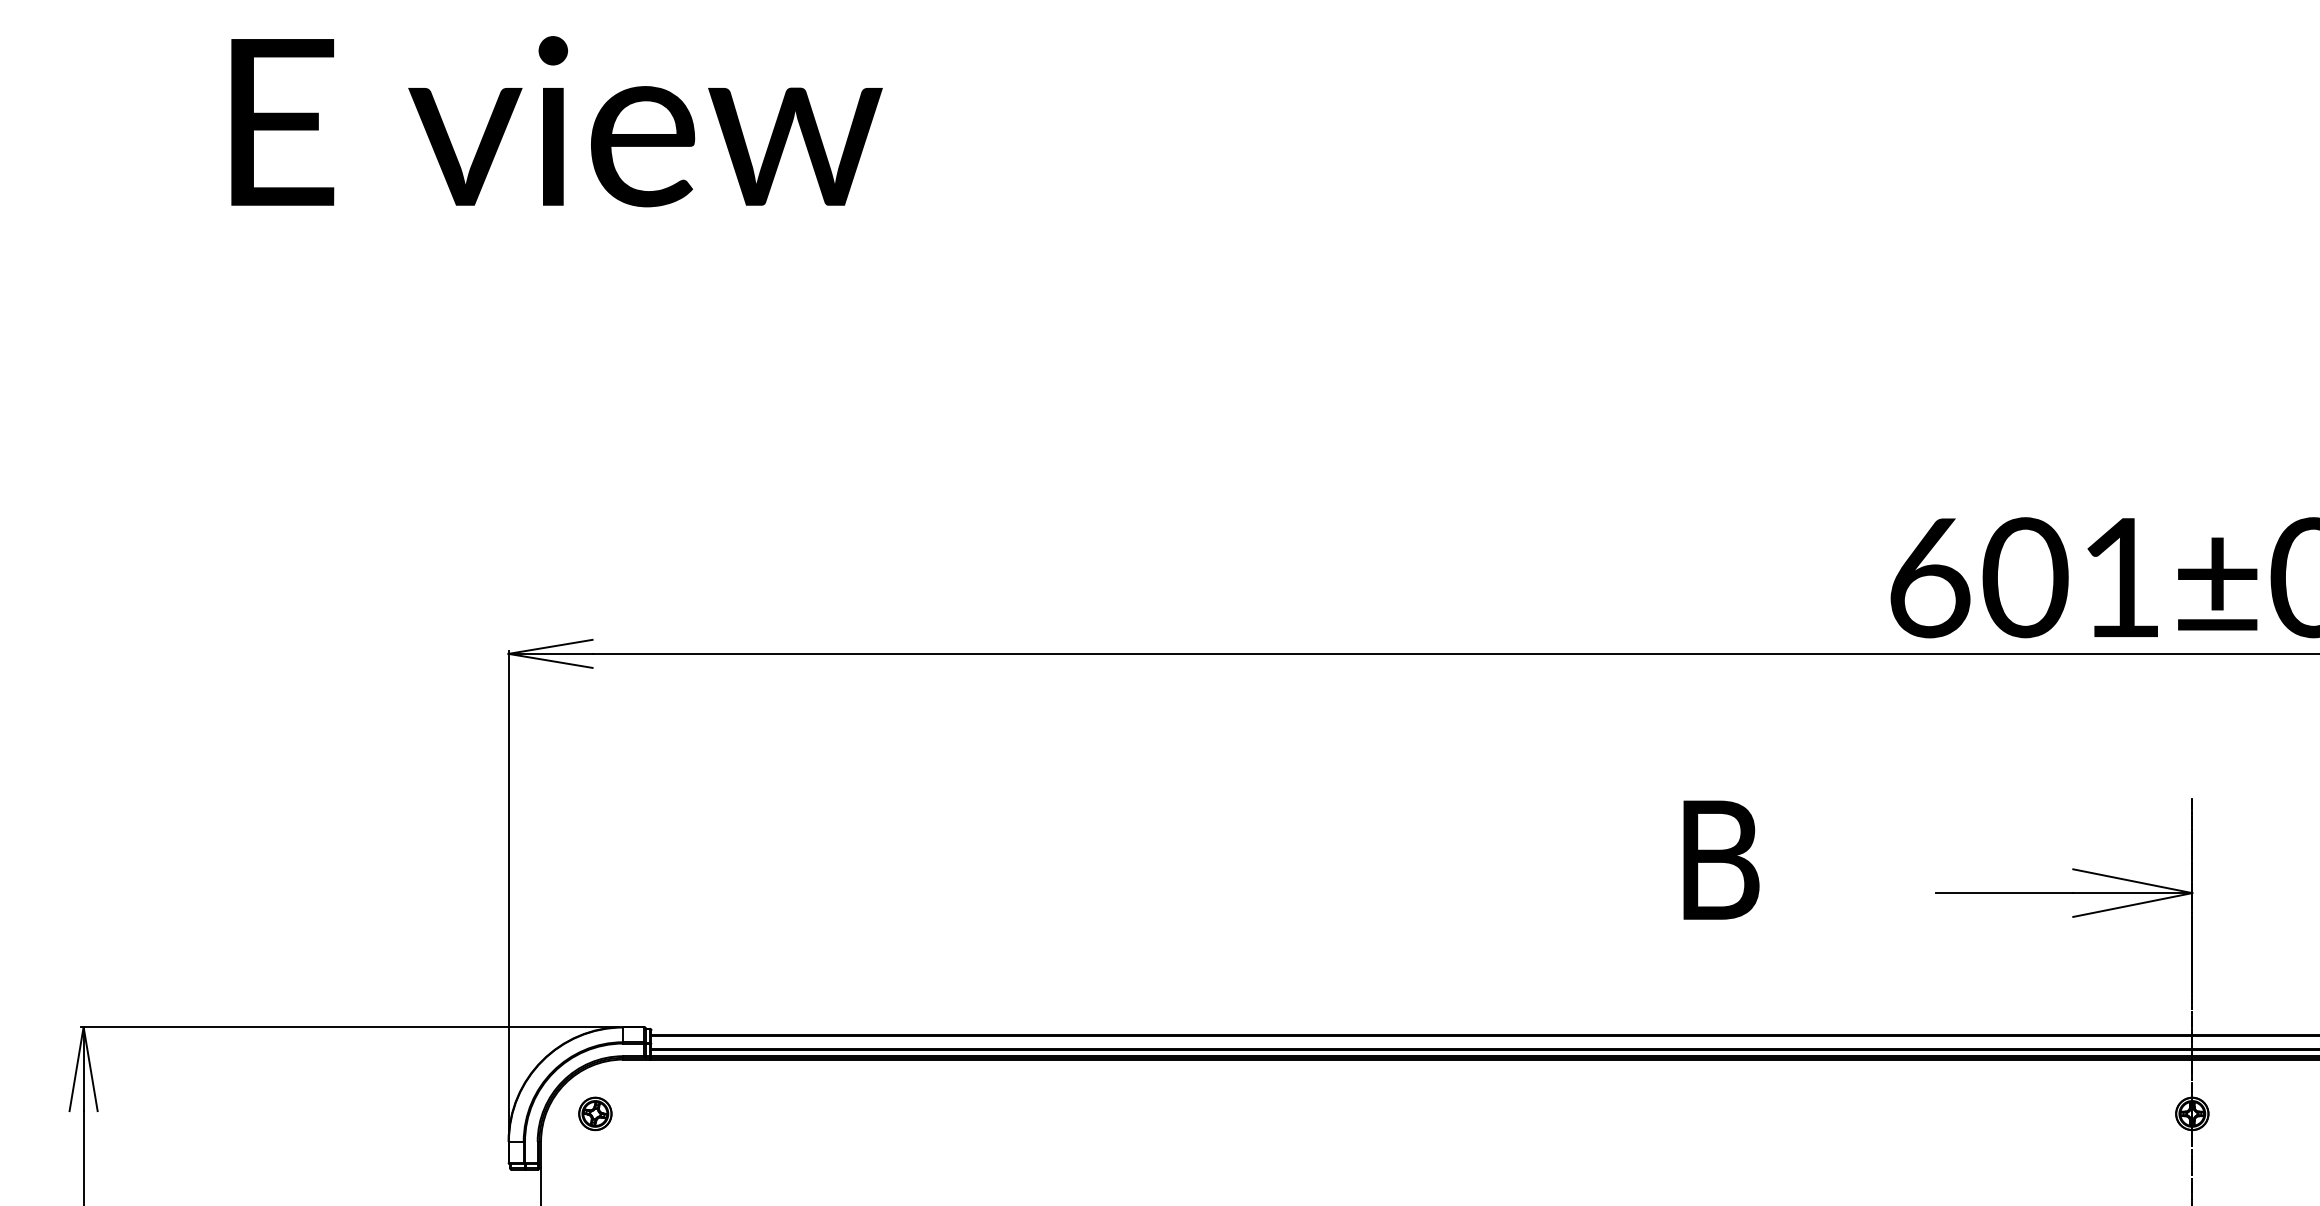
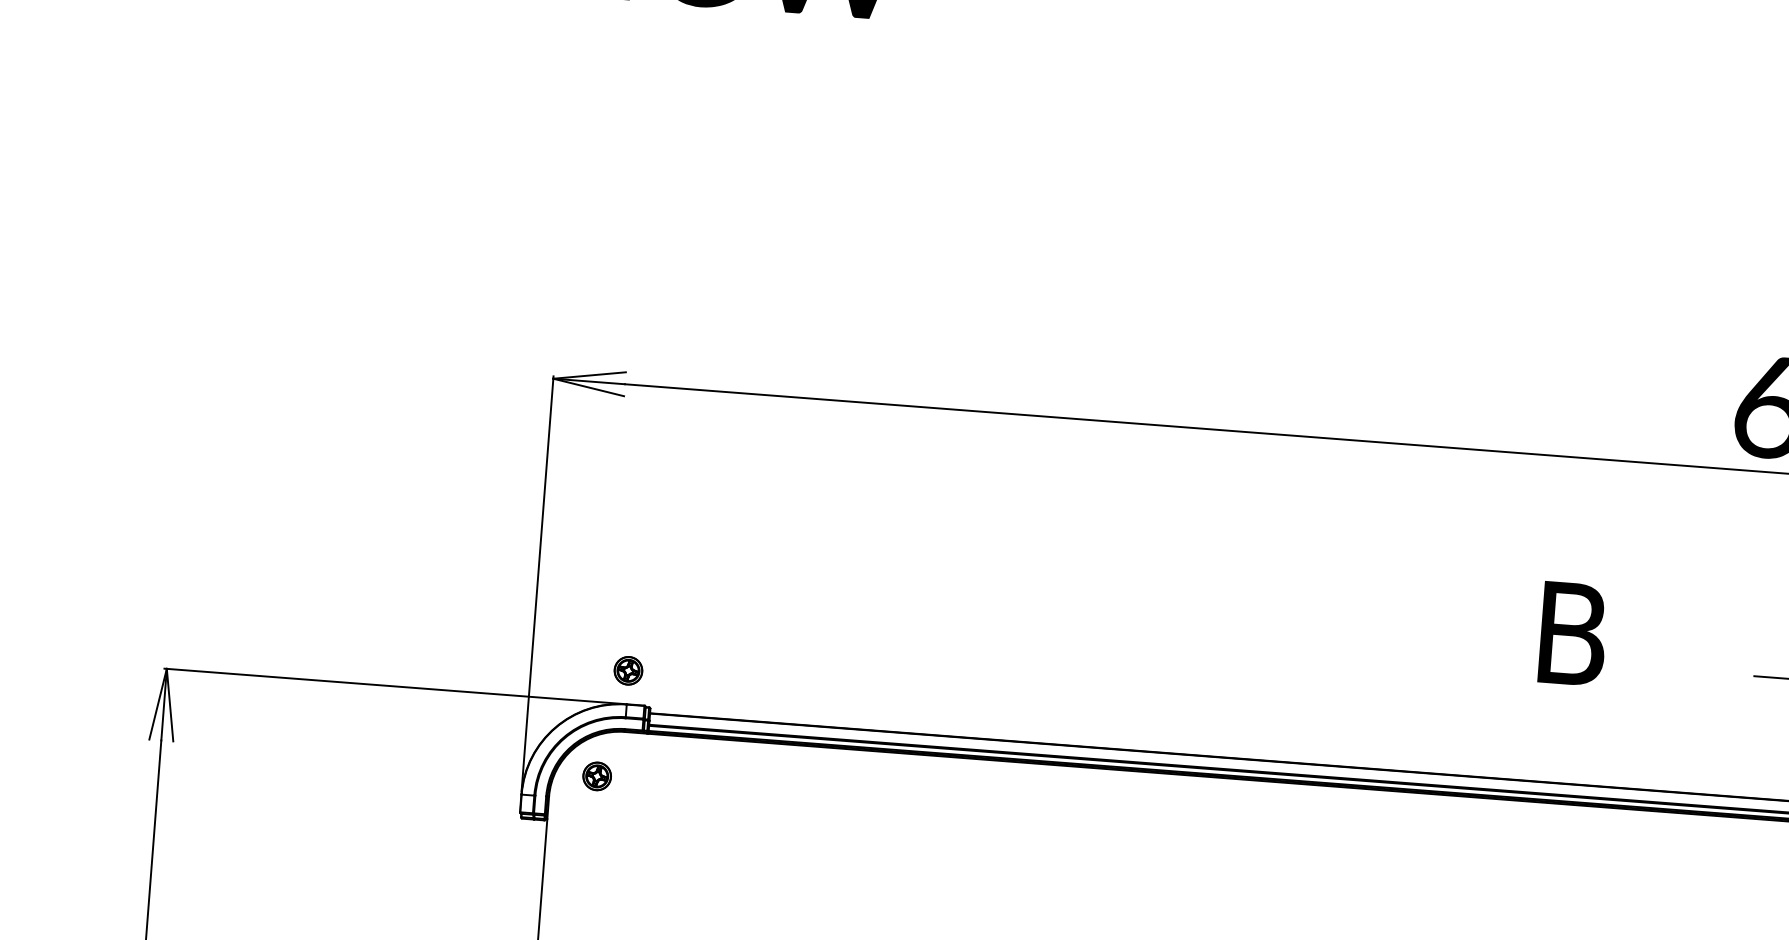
part: (622, 987) -> (628, 670), added

